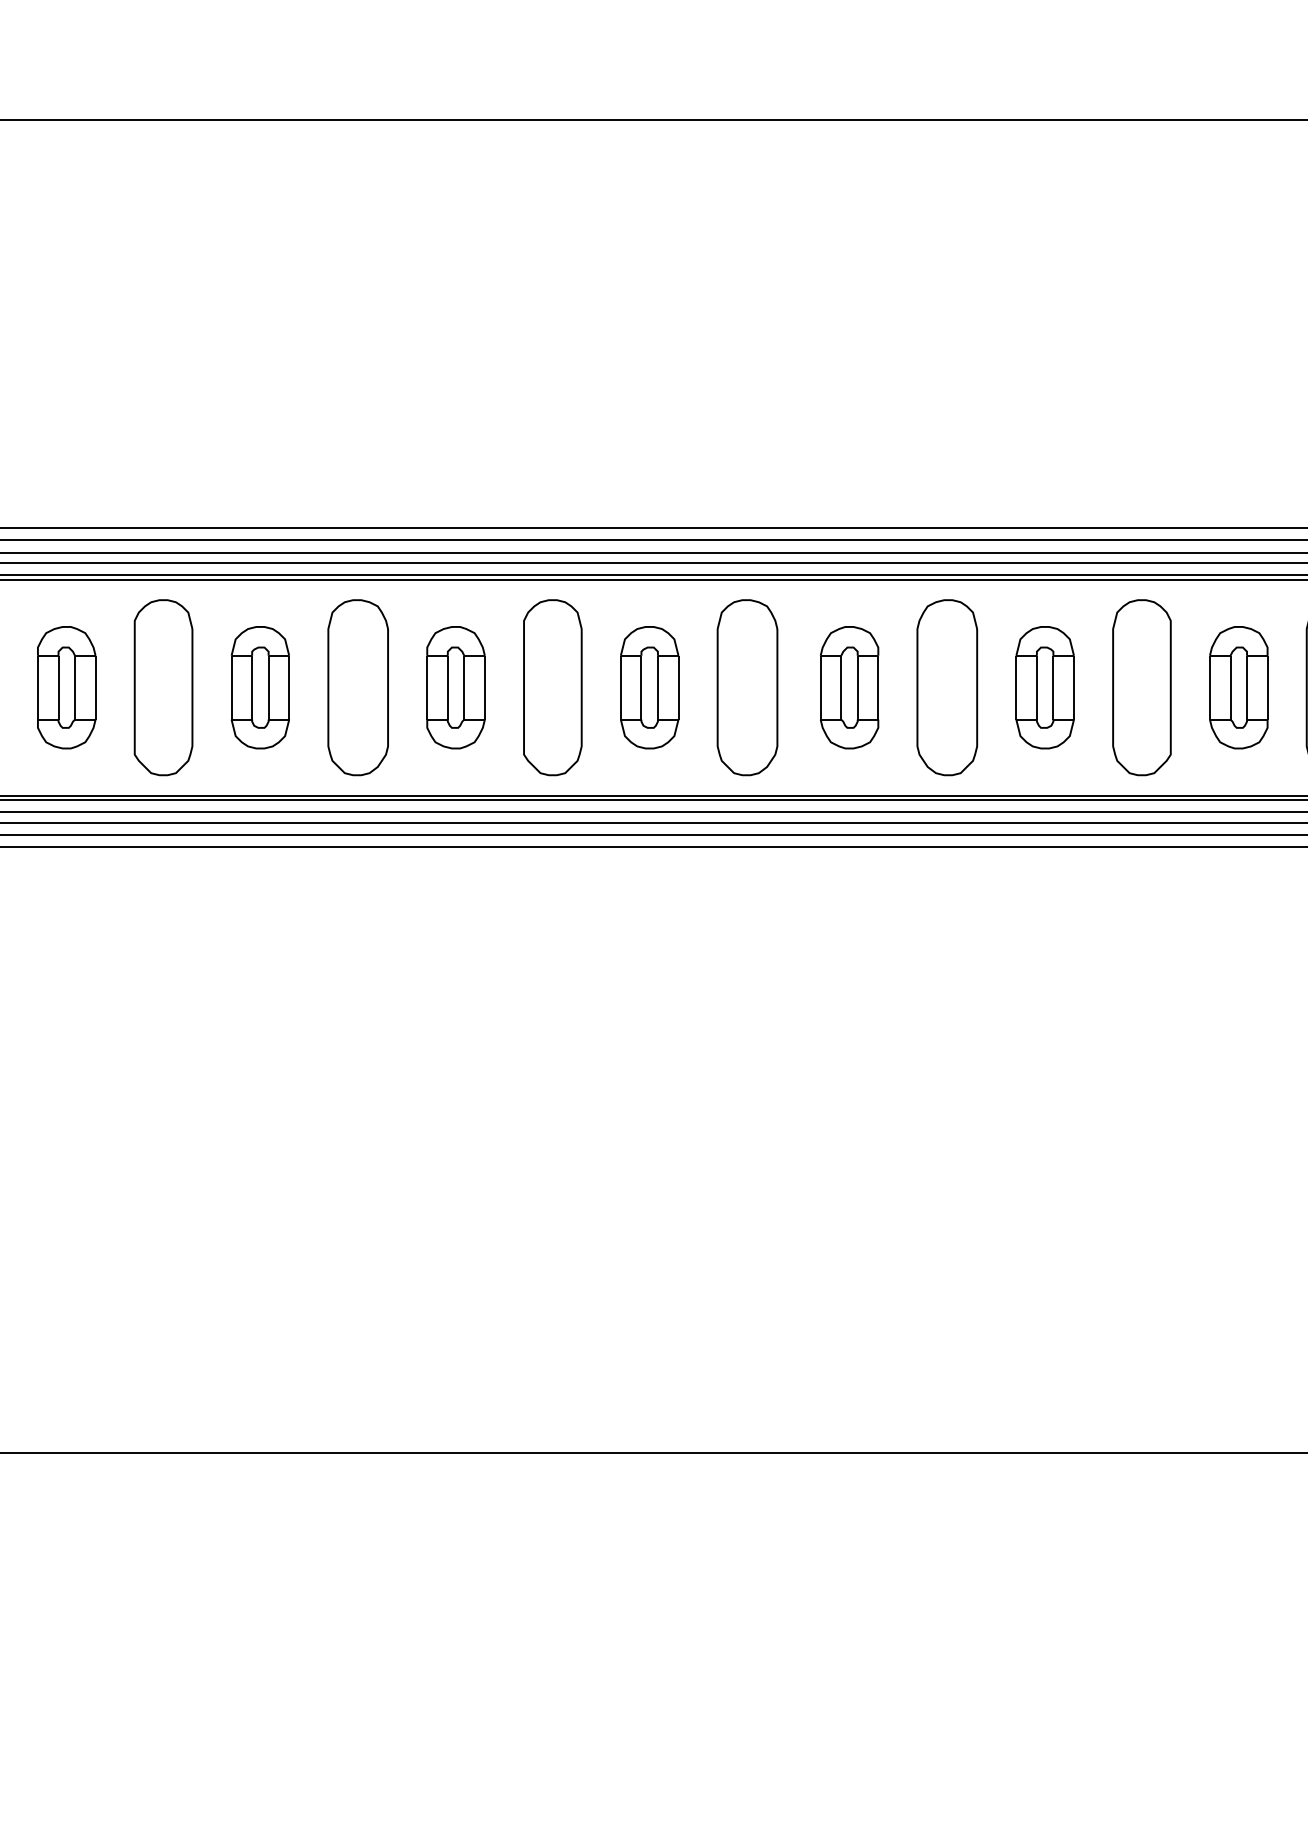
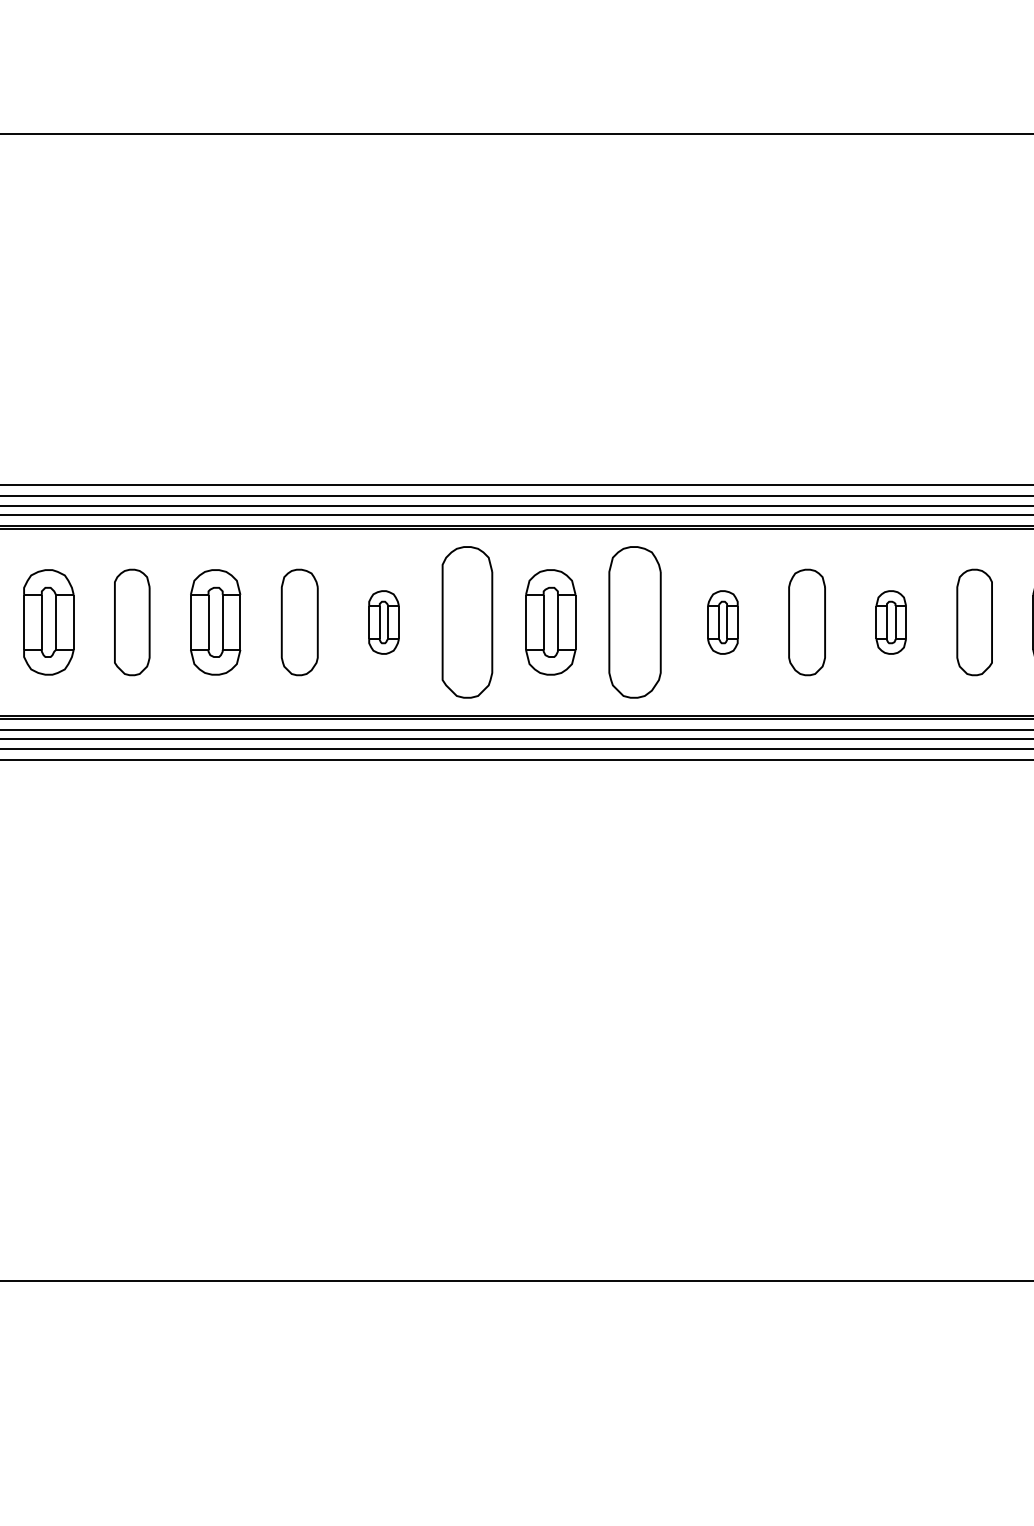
part: (163, 687) -> (132, 622), size x0.7
part: (357, 687) -> (299, 622), size x0.7
part: (455, 687) -> (383, 622), size x0.6
part: (849, 687) -> (722, 622), size x0.6
part: (947, 687) -> (807, 622), size x0.7
part: (1044, 687) -> (890, 622), size x0.6
part: (1141, 687) -> (974, 622), size x0.7

